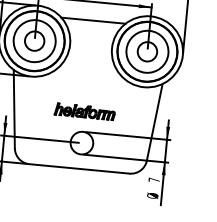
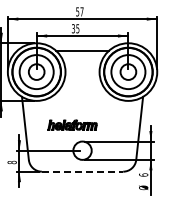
part: (84, 110) -> (72, 124), moved
line: (79, 168) -> (82, 171), solid -> dashed
text: (154, 179) -> (143, 174), 7 -> 6

